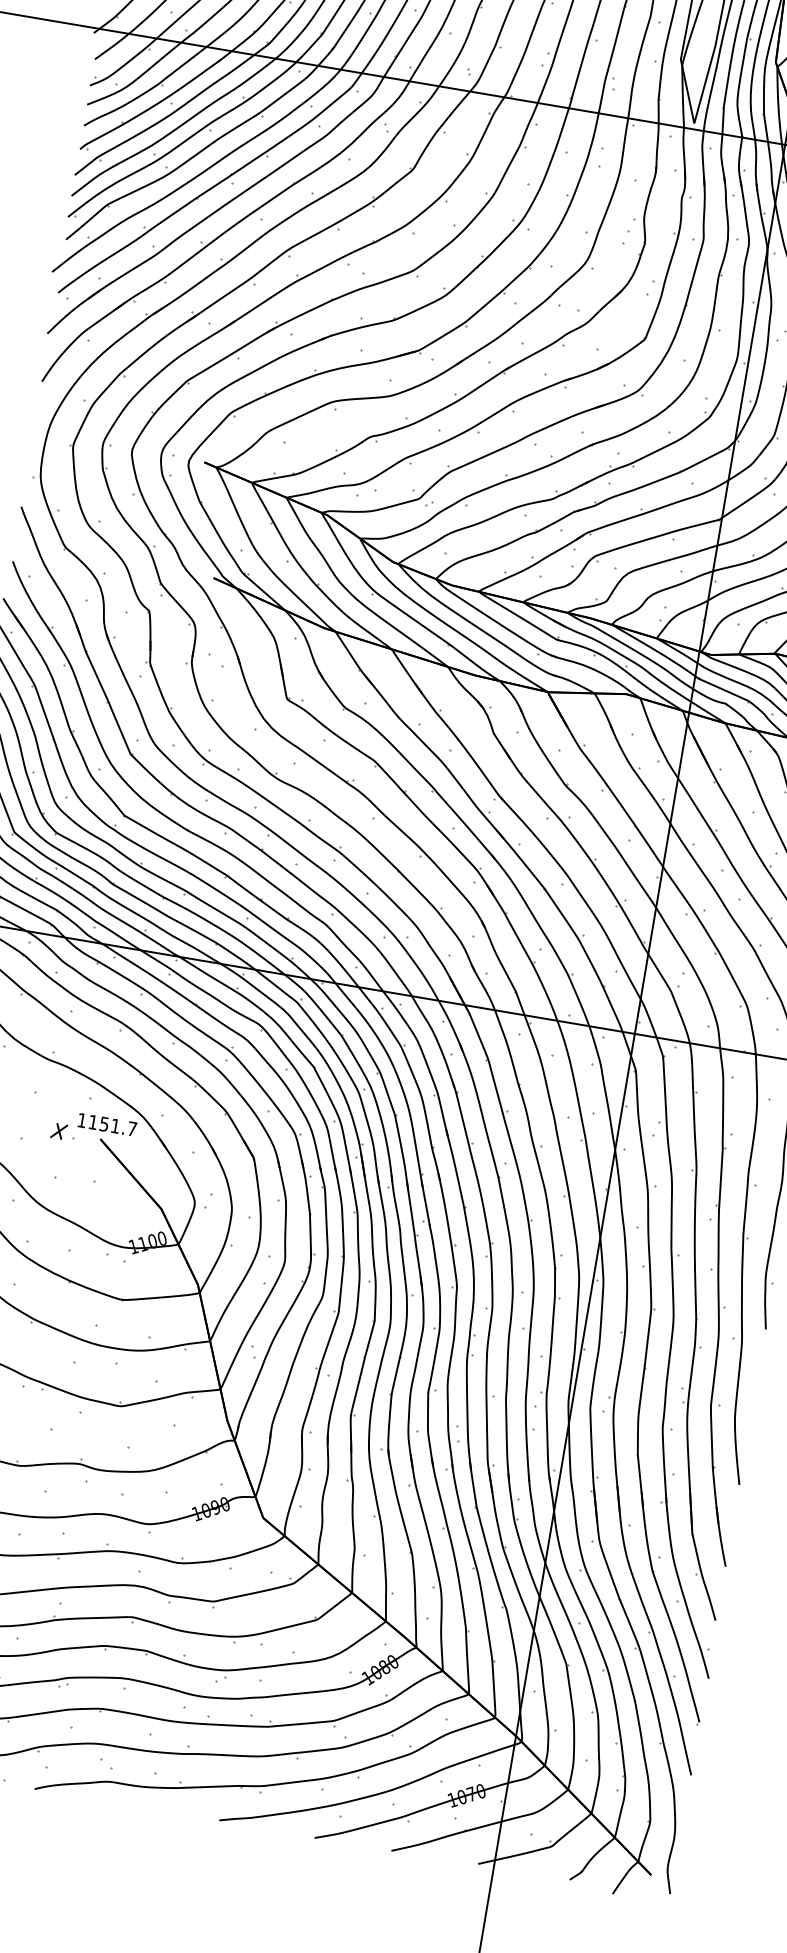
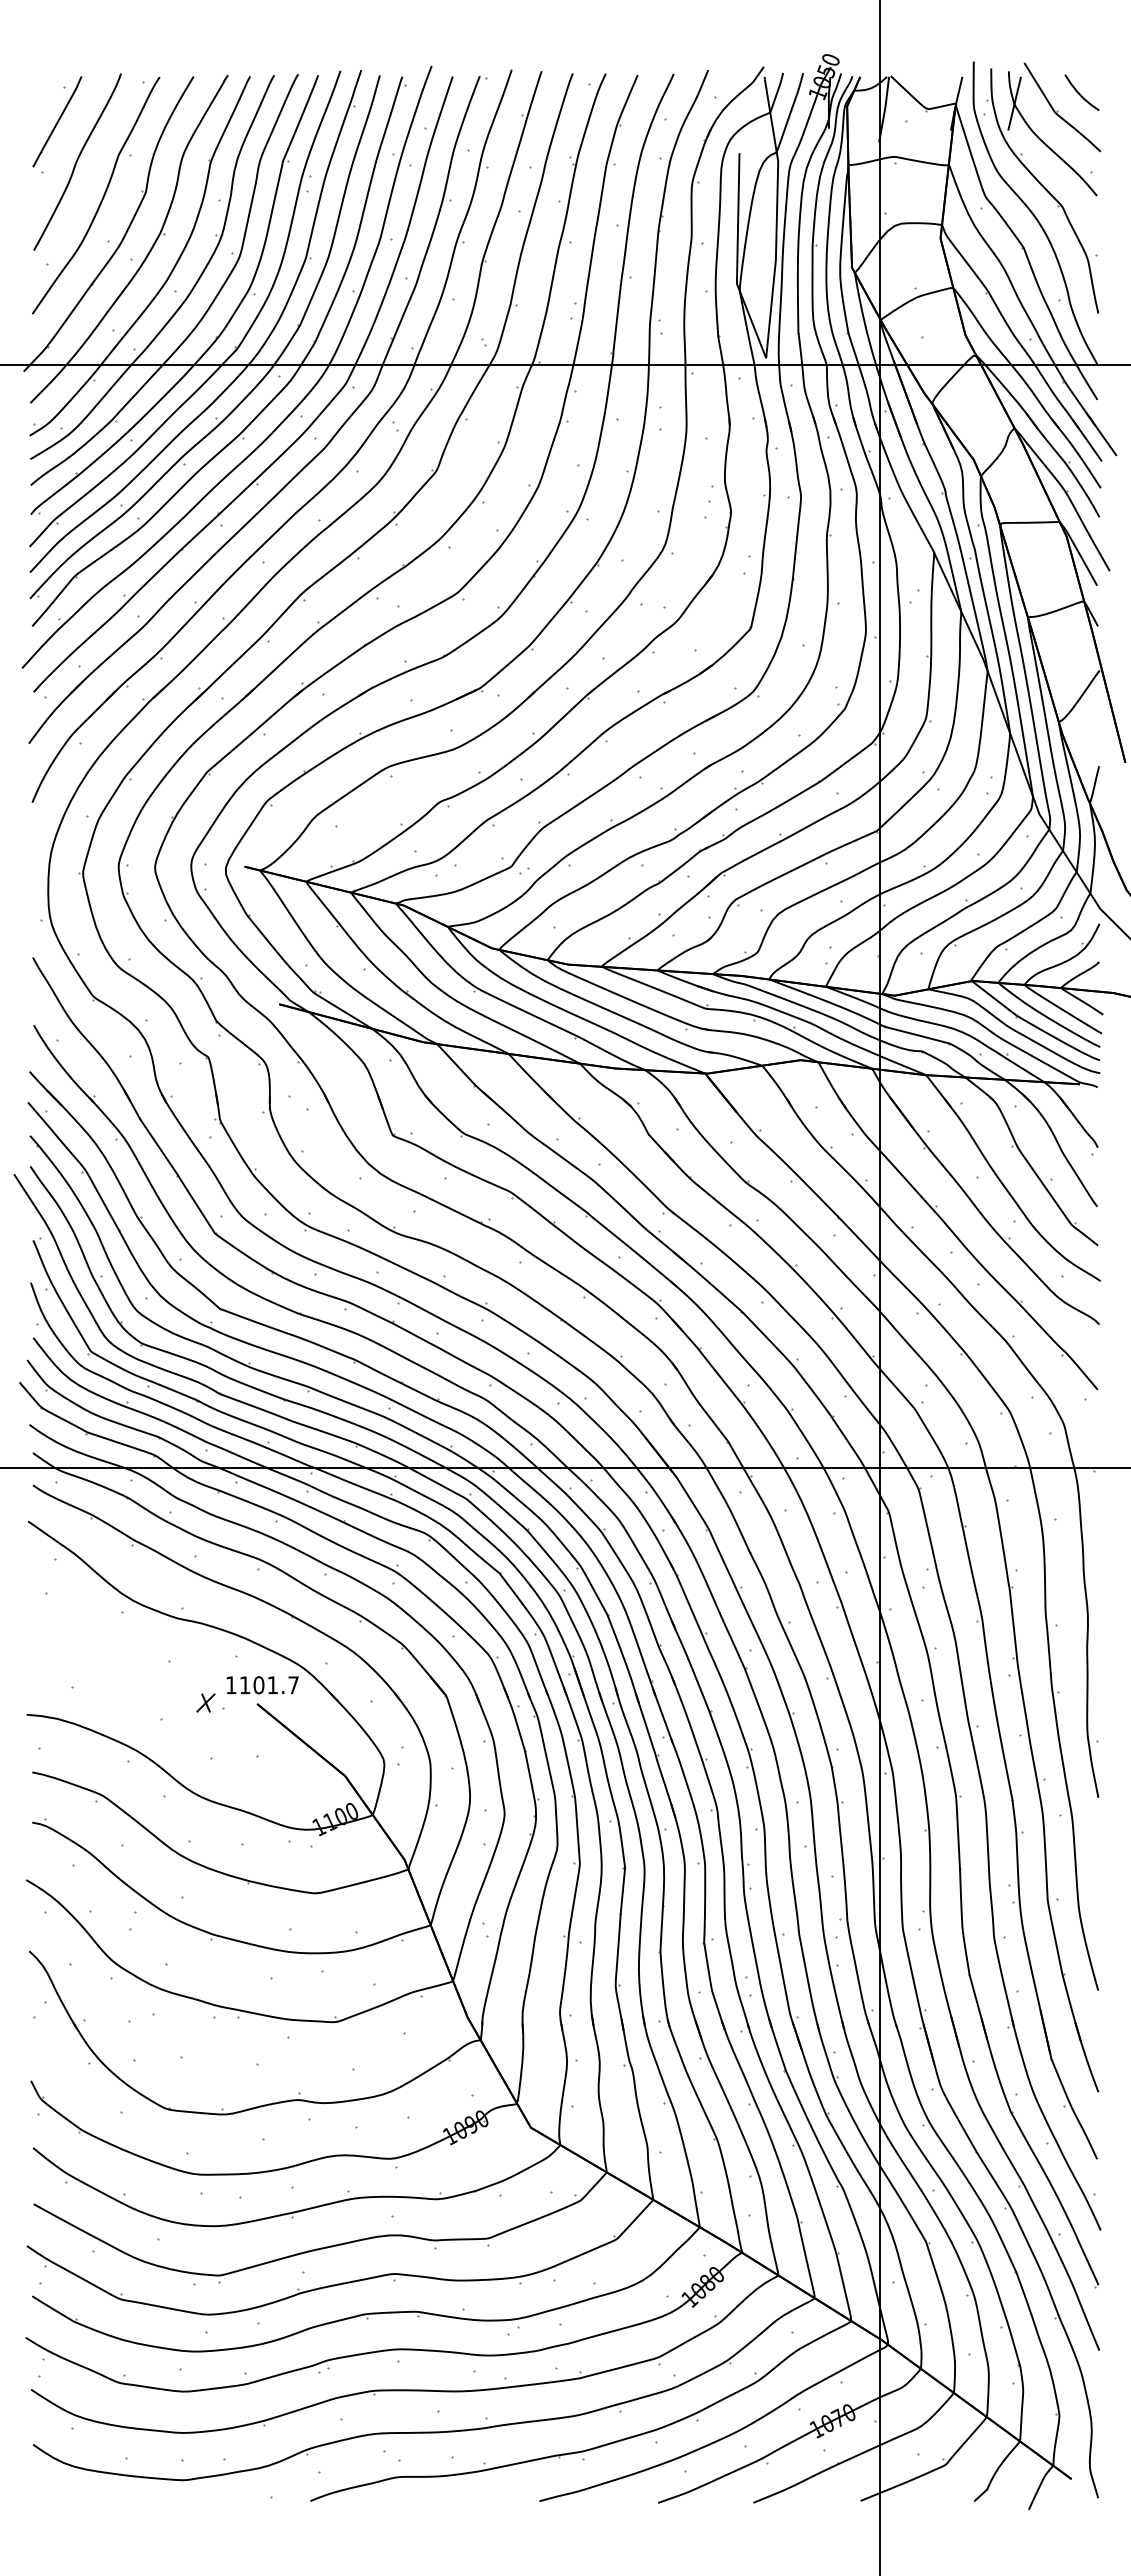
text: (103, 1124) -> (258, 1685), 1151.7 -> 1101.7

